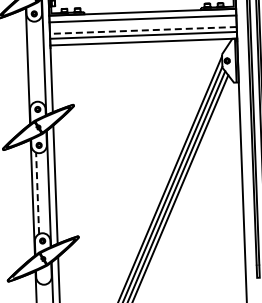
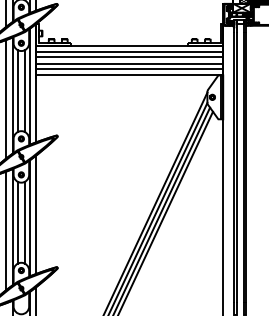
line: (142, 24) -> (129, 57), added
line: (143, 30) -> (129, 63), dashed -> solid
line: (39, 60) -> (24, 90), added
line: (33, 61) -> (18, 90), added
line: (21, 69) -> (6, 98), added
line: (43, 192) -> (24, 222), added
line: (38, 193) -> (18, 222), dashed -> solid
line: (26, 201) -> (6, 230), added

